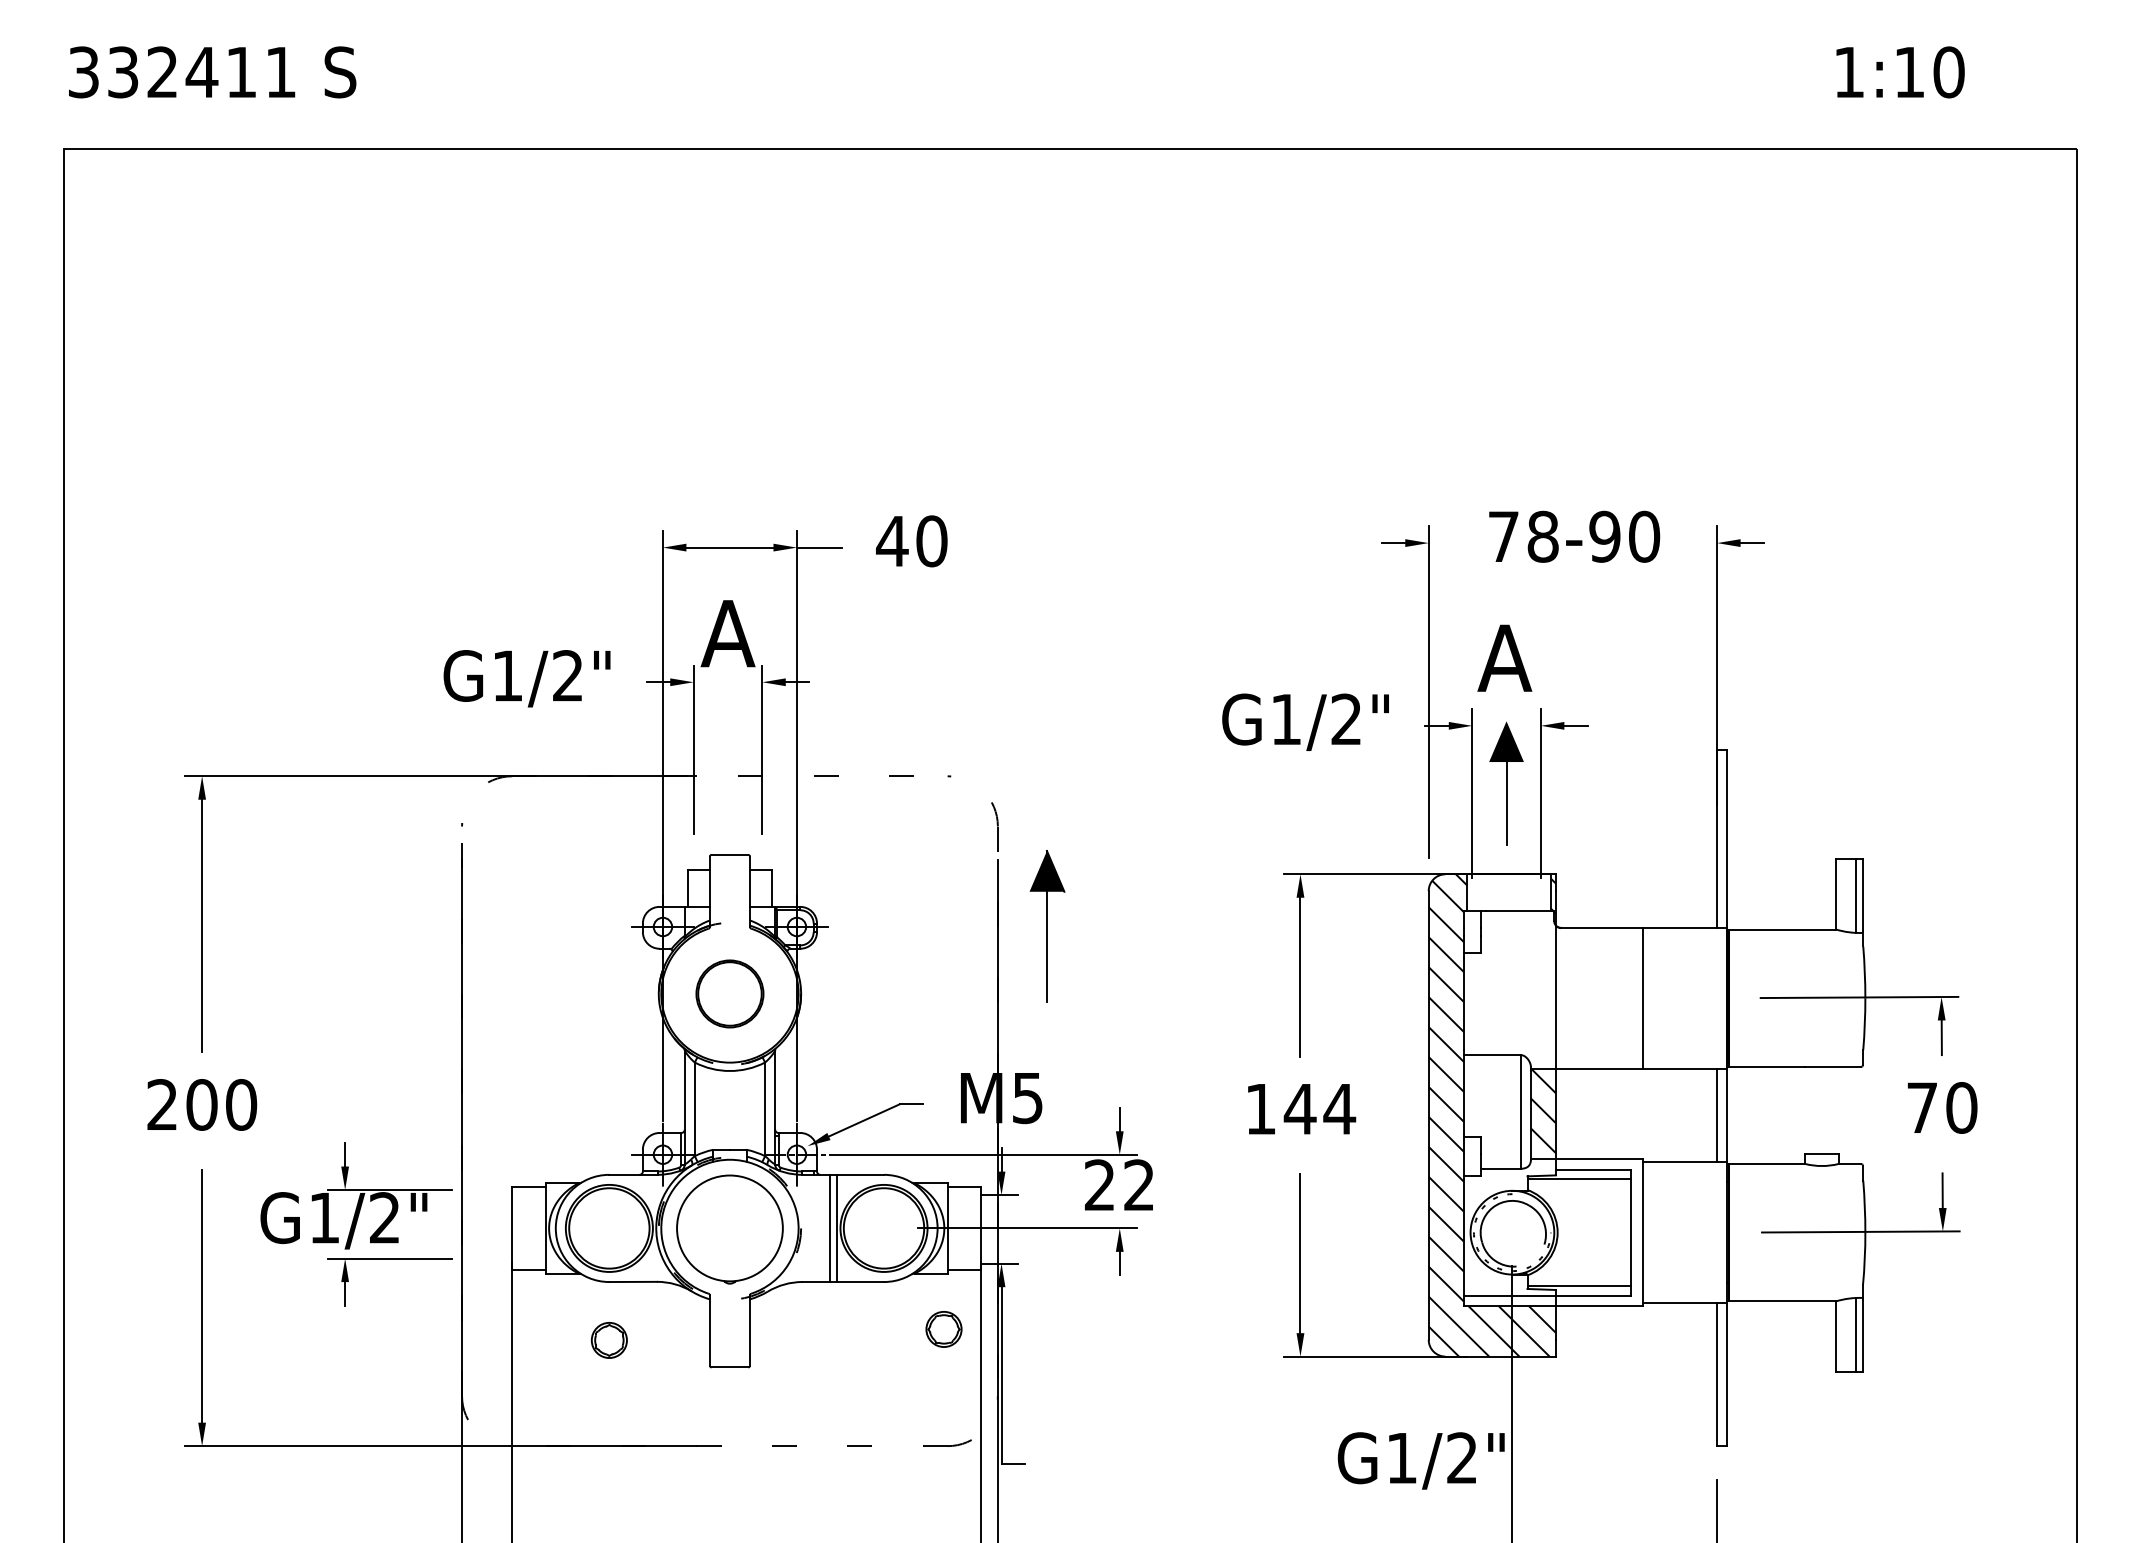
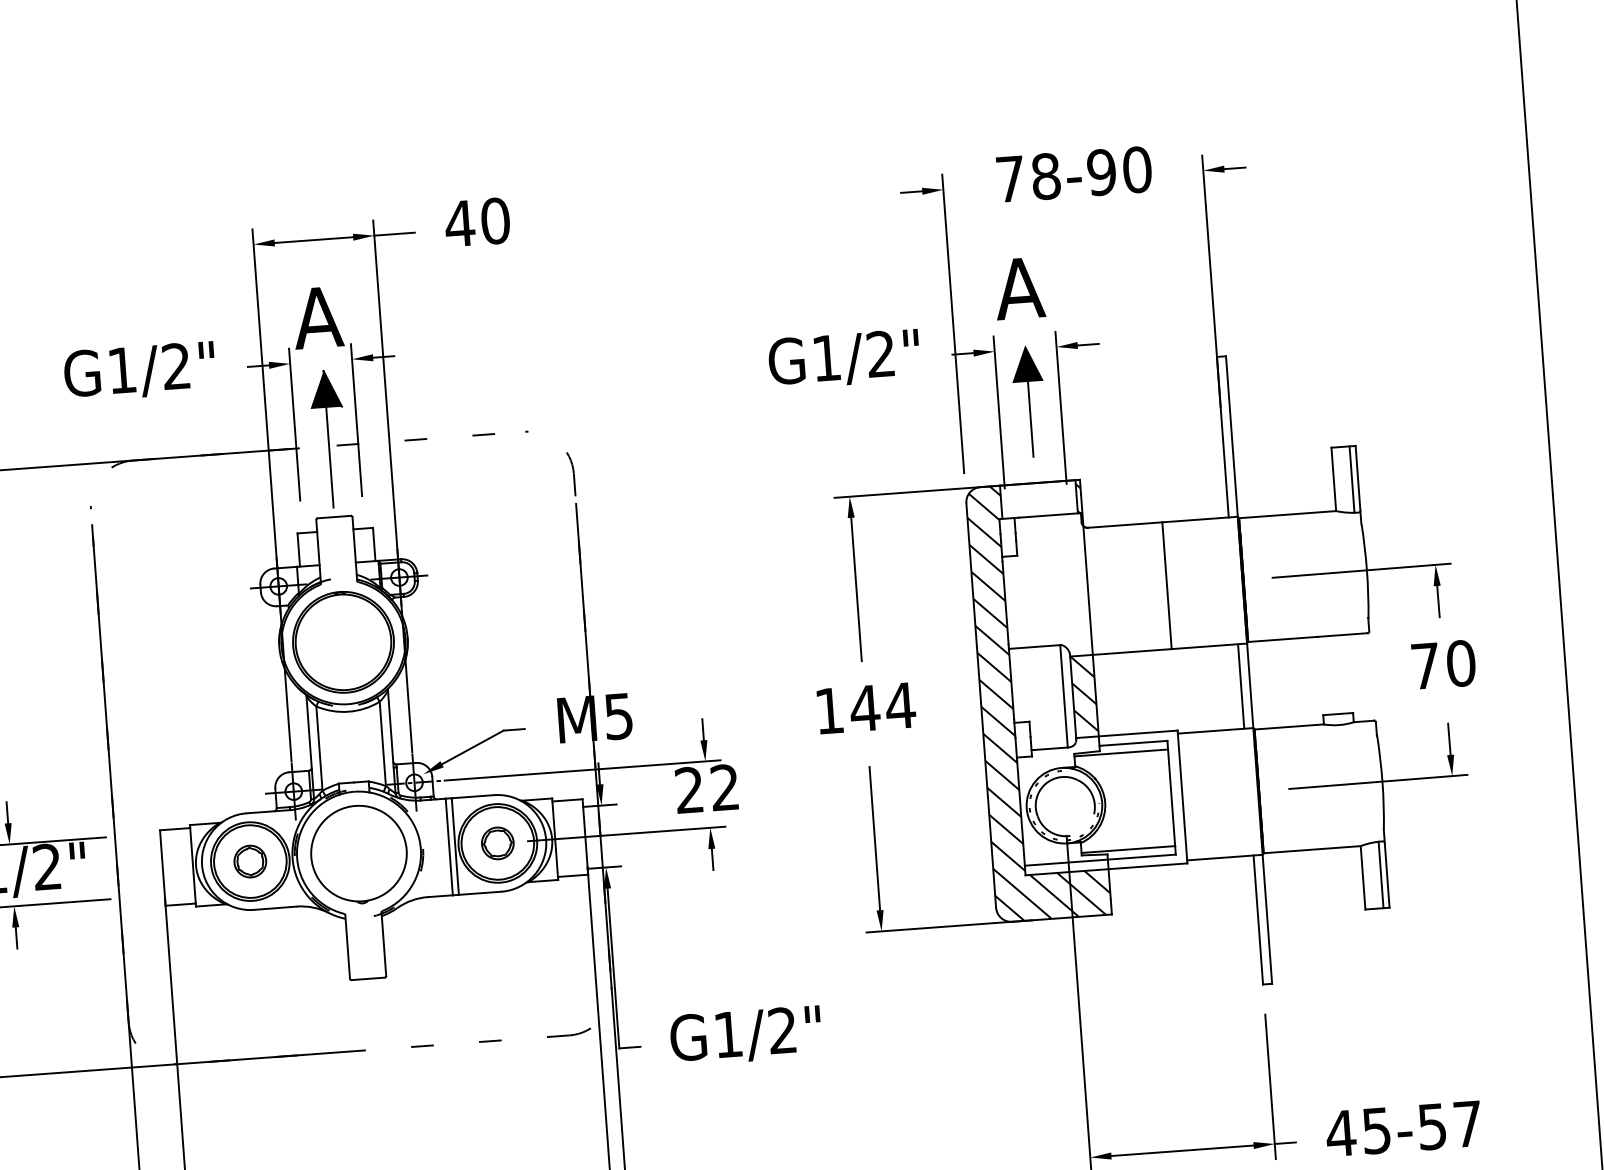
part: (1047, 926) -> (329, 439), moved
part: (729, 993) -> (343, 641), size x1.67
part: (943, 1329) -> (497, 843), moved
part: (608, 1340) -> (249, 861), moved
text: (1420, 1460) -> (745, 1035), moved

